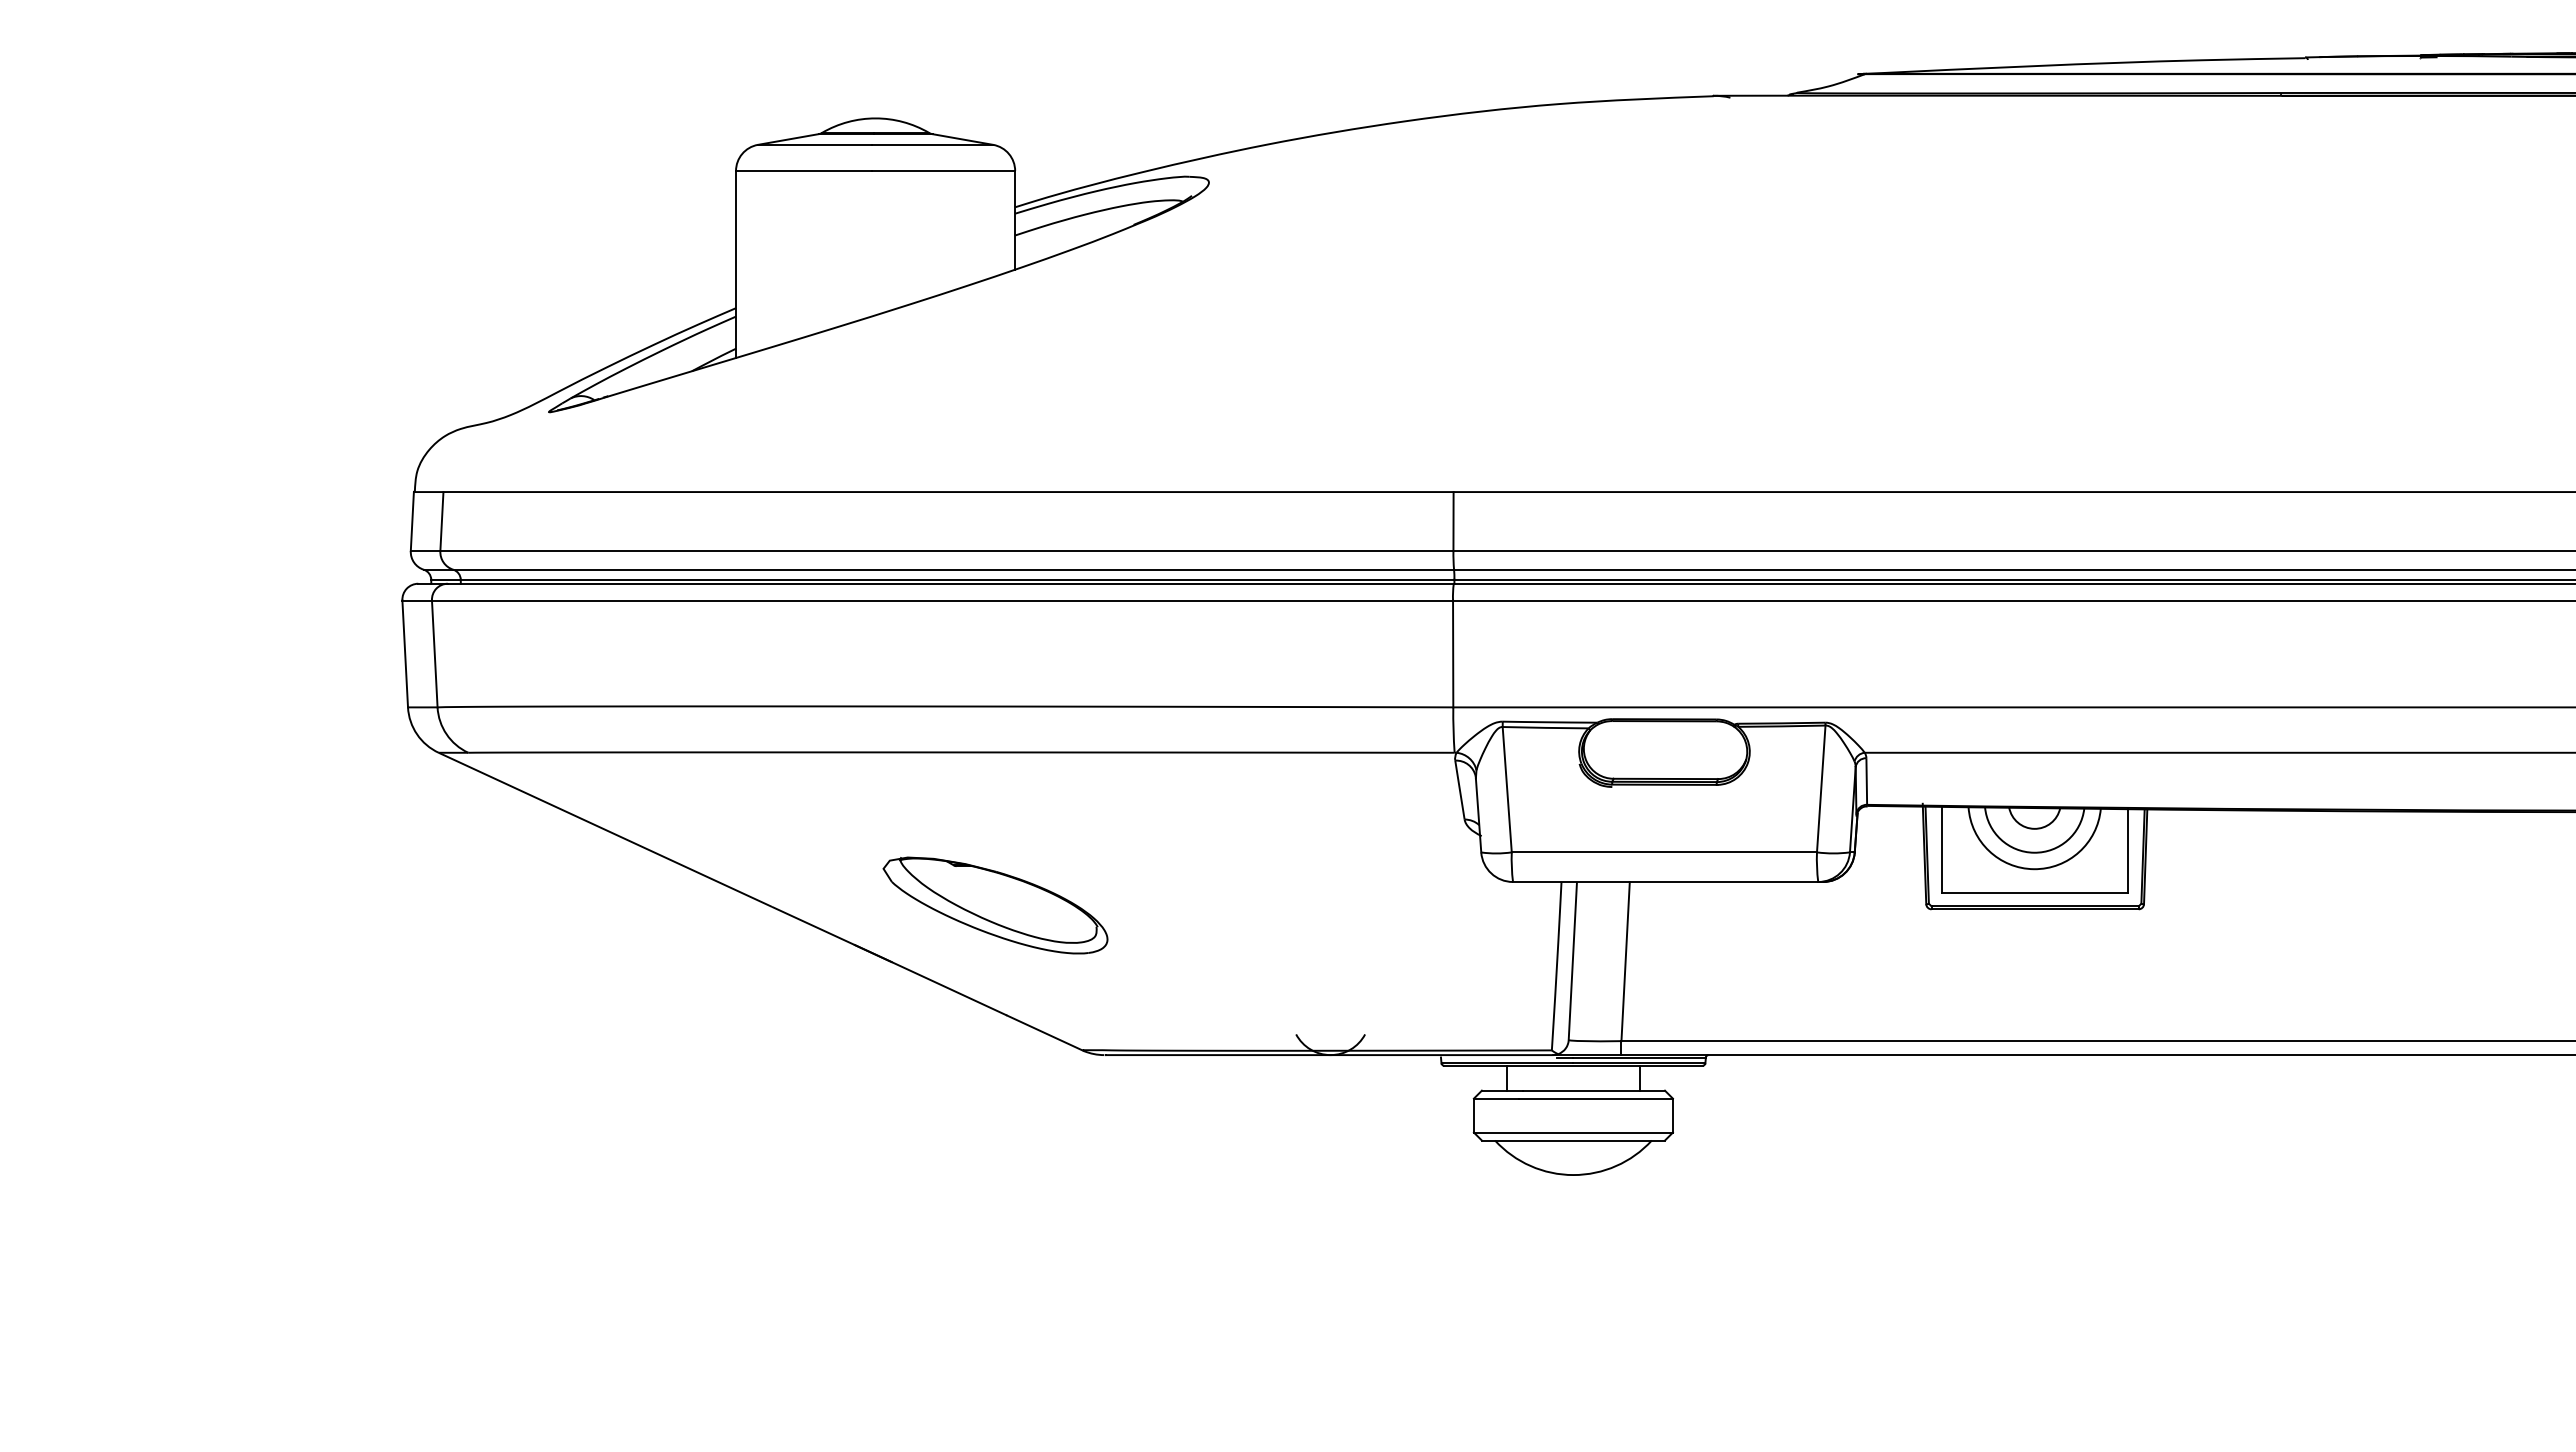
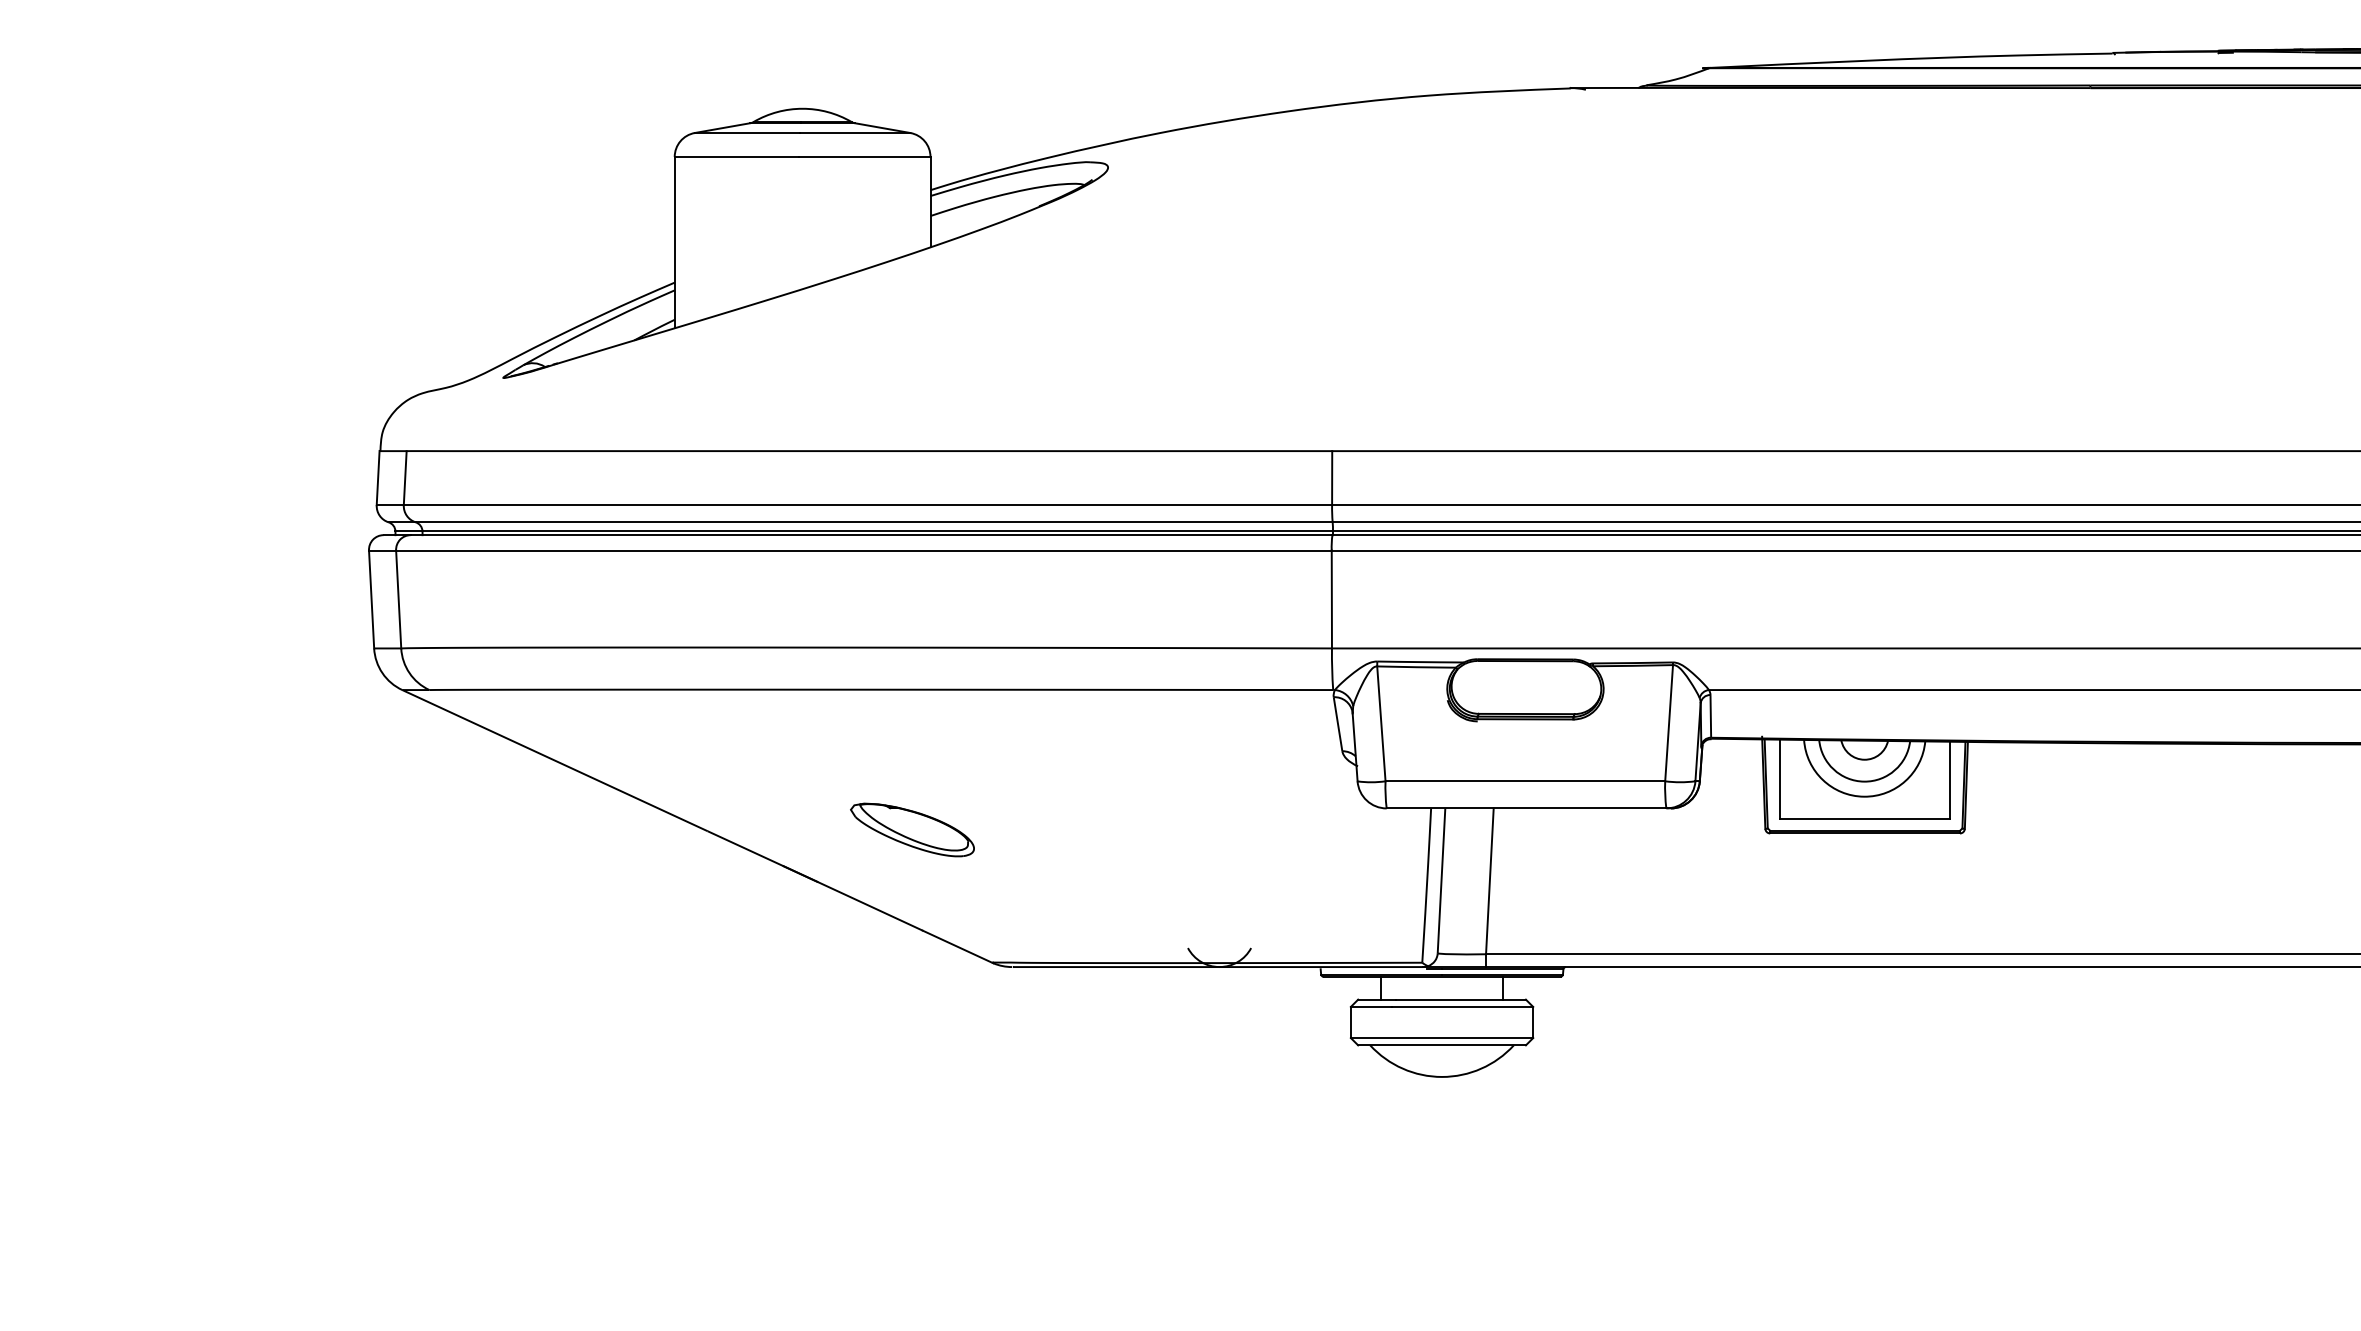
part: (995, 905) -> (912, 829), size x0.6

